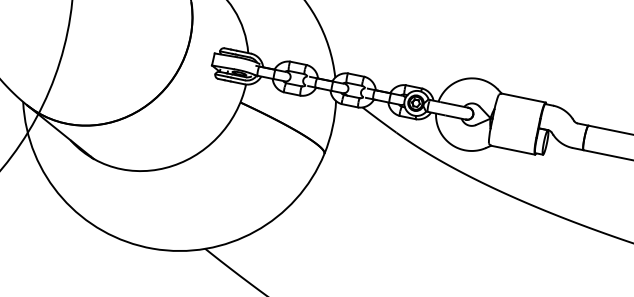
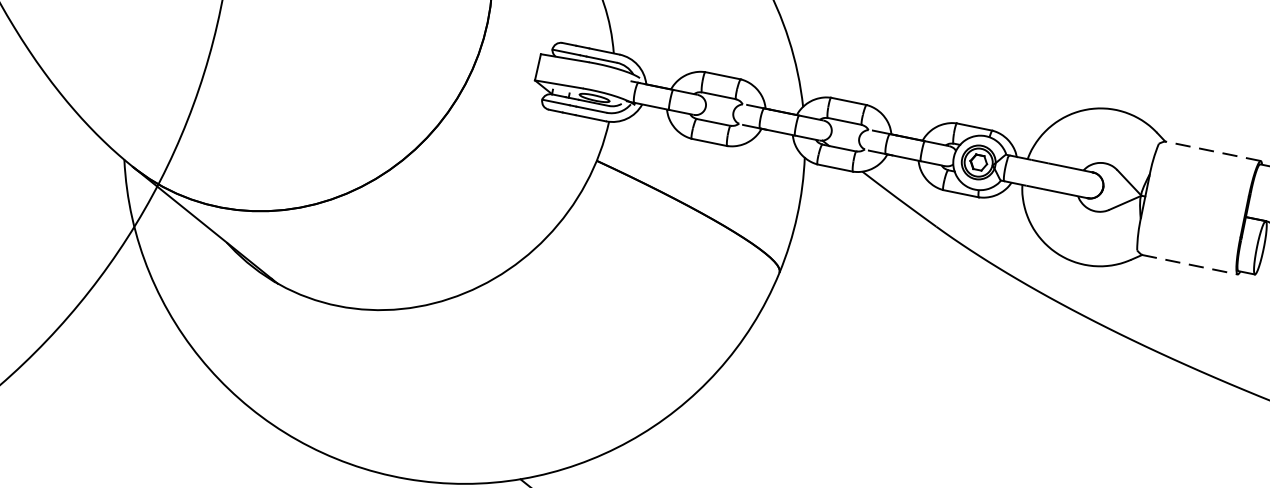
line: (523, 97) -> (1212, 150), solid -> dashed
line: (513, 150) -> (1190, 265), solid -> dashed

